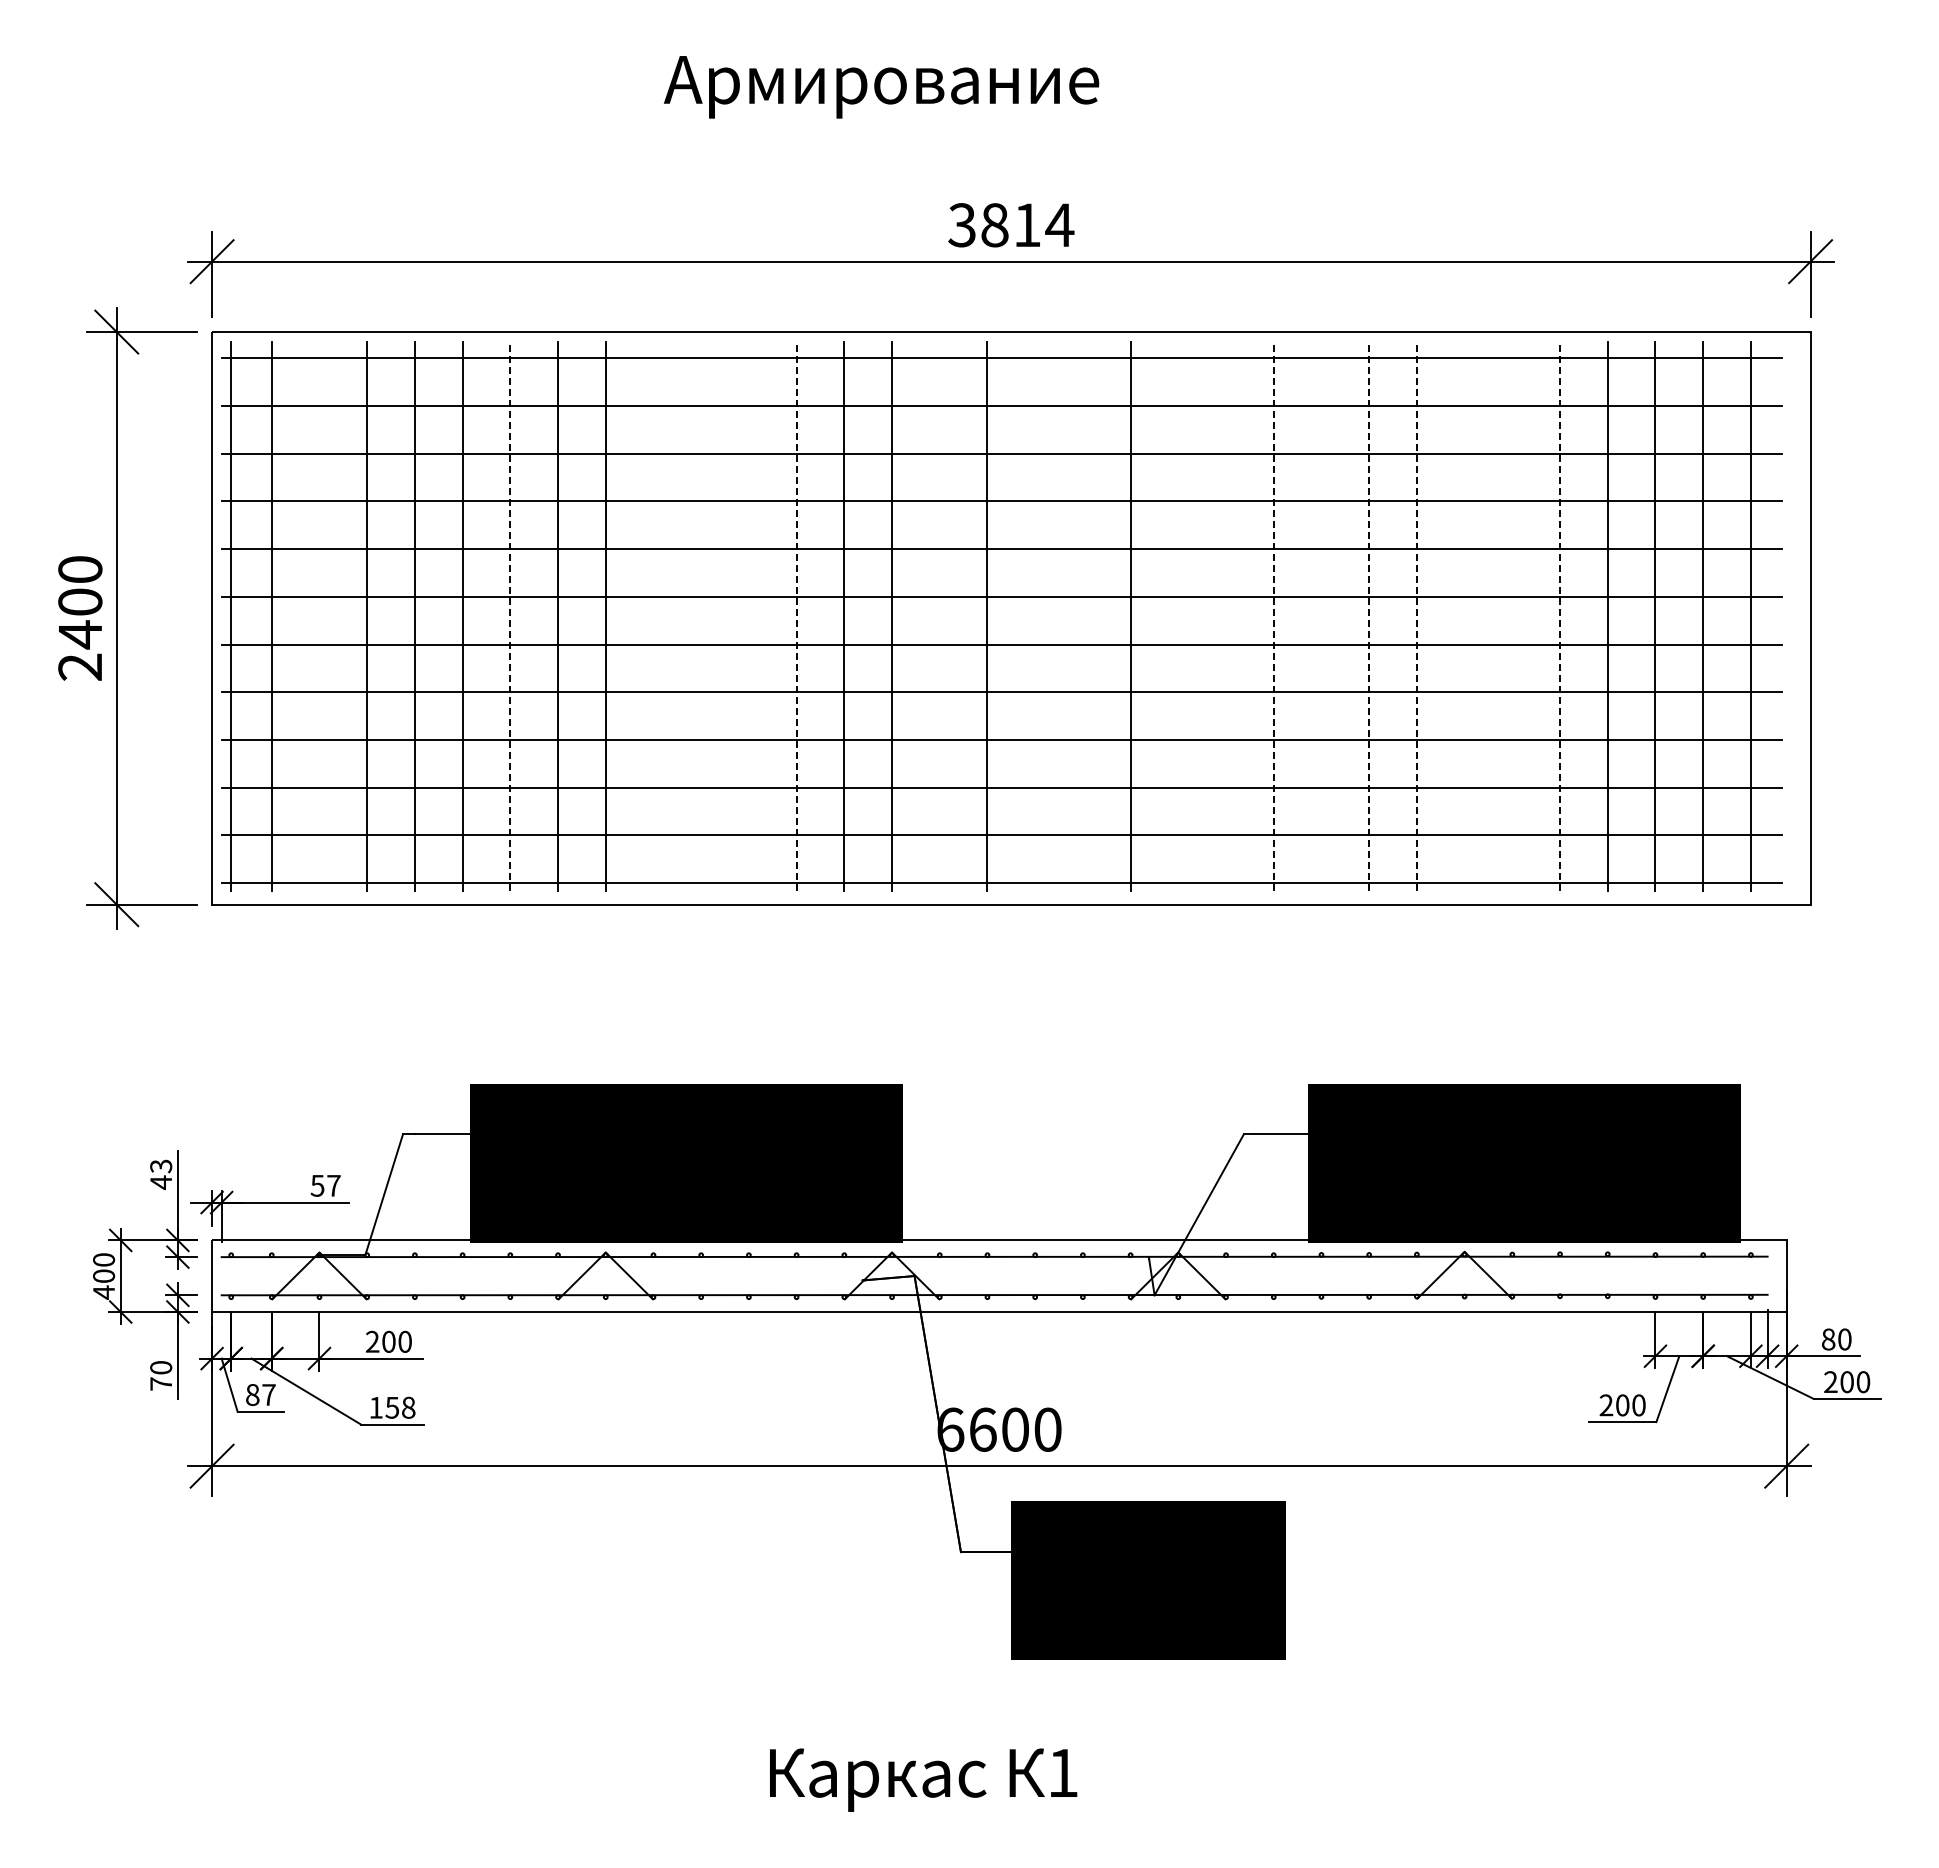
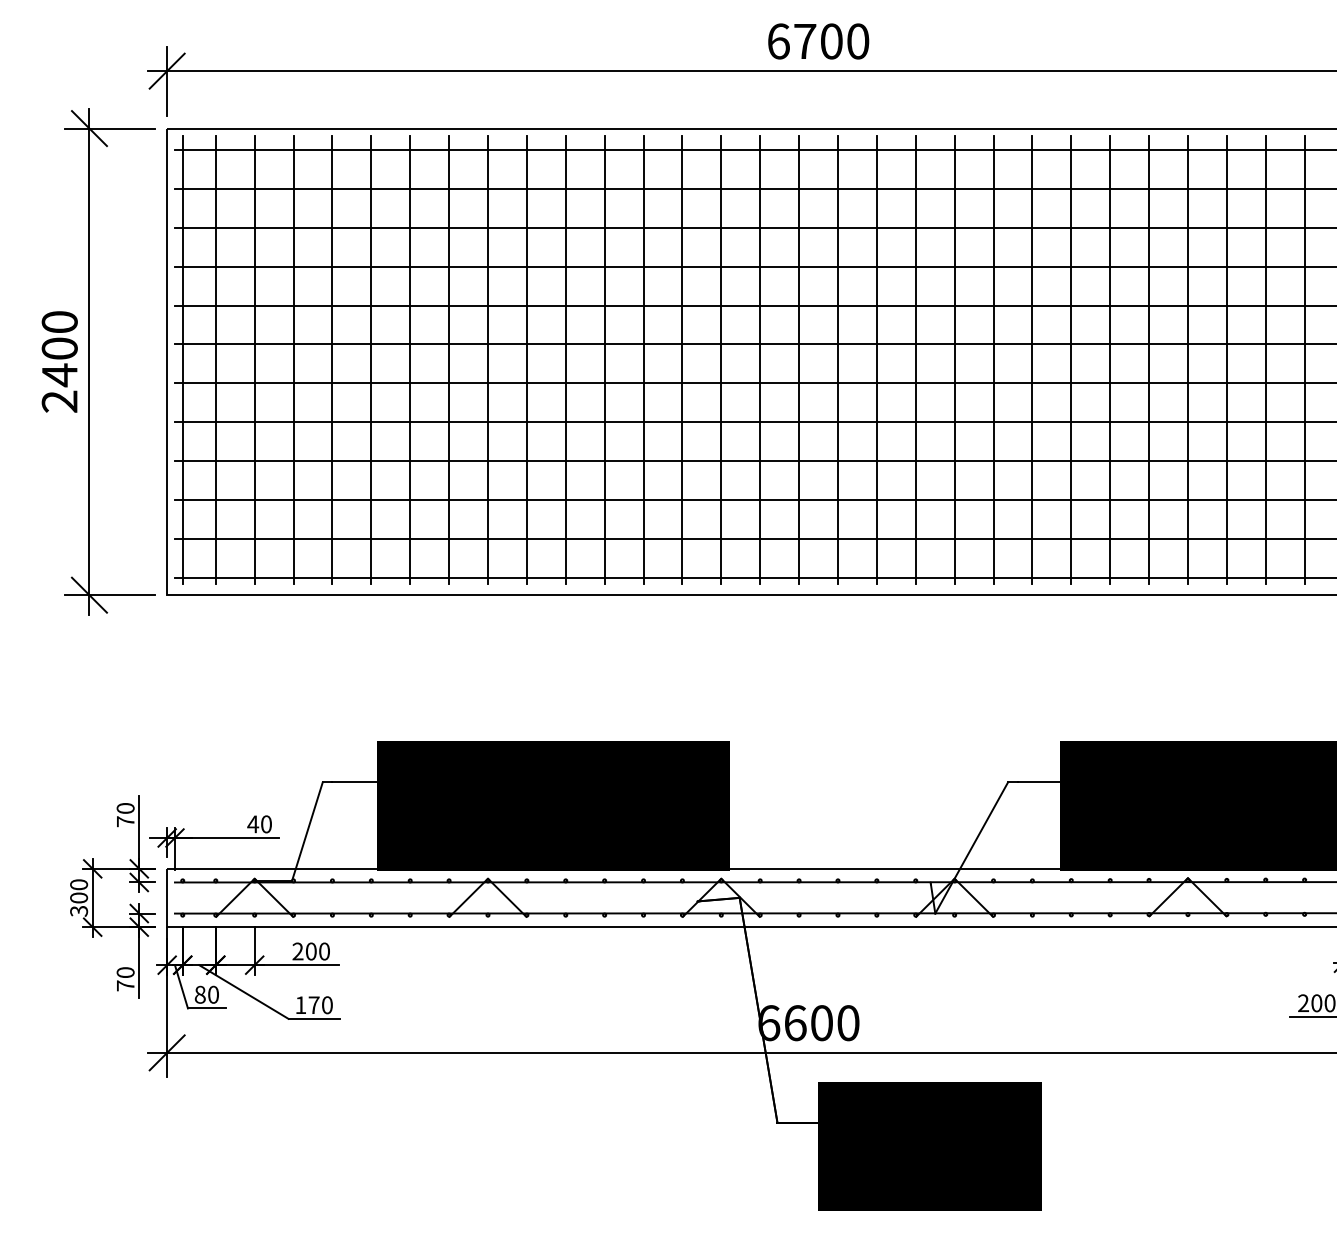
text: (1011, 225) -> (818, 41), 3814 -> 6700
line: (319, 615) -> (254, 359), added
line: (653, 615) -> (526, 359), added
line: (701, 615) -> (566, 359), added
line: (748, 615) -> (604, 359), added
line: (939, 615) -> (760, 359), added
line: (1035, 615) -> (838, 359), added
line: (1082, 615) -> (876, 359), added
line: (1178, 615) -> (954, 359), added
line: (1226, 615) -> (993, 359), added
line: (1321, 615) -> (1071, 359), added
line: (1464, 615) -> (1187, 359), added
line: (1512, 615) -> (1226, 359), added
line: (510, 616) -> (410, 360), dashed -> solid
line: (796, 616) -> (643, 360), dashed -> solid
line: (1273, 616) -> (1032, 360), dashed -> solid
line: (1369, 616) -> (1110, 360), dashed -> solid
line: (1416, 616) -> (1148, 360), dashed -> solid
line: (1560, 616) -> (1266, 360), dashed -> solid
text: (161, 1174) -> (125, 815), 43 -> 70
text: (325, 1185) -> (259, 824), 57 -> 40
text: (104, 1292) -> (79, 911), 400 -> 300
text: (268, 1394) -> (213, 994), 87 -> 80
text: (400, 1407) -> (320, 1005), 158 -> 170

